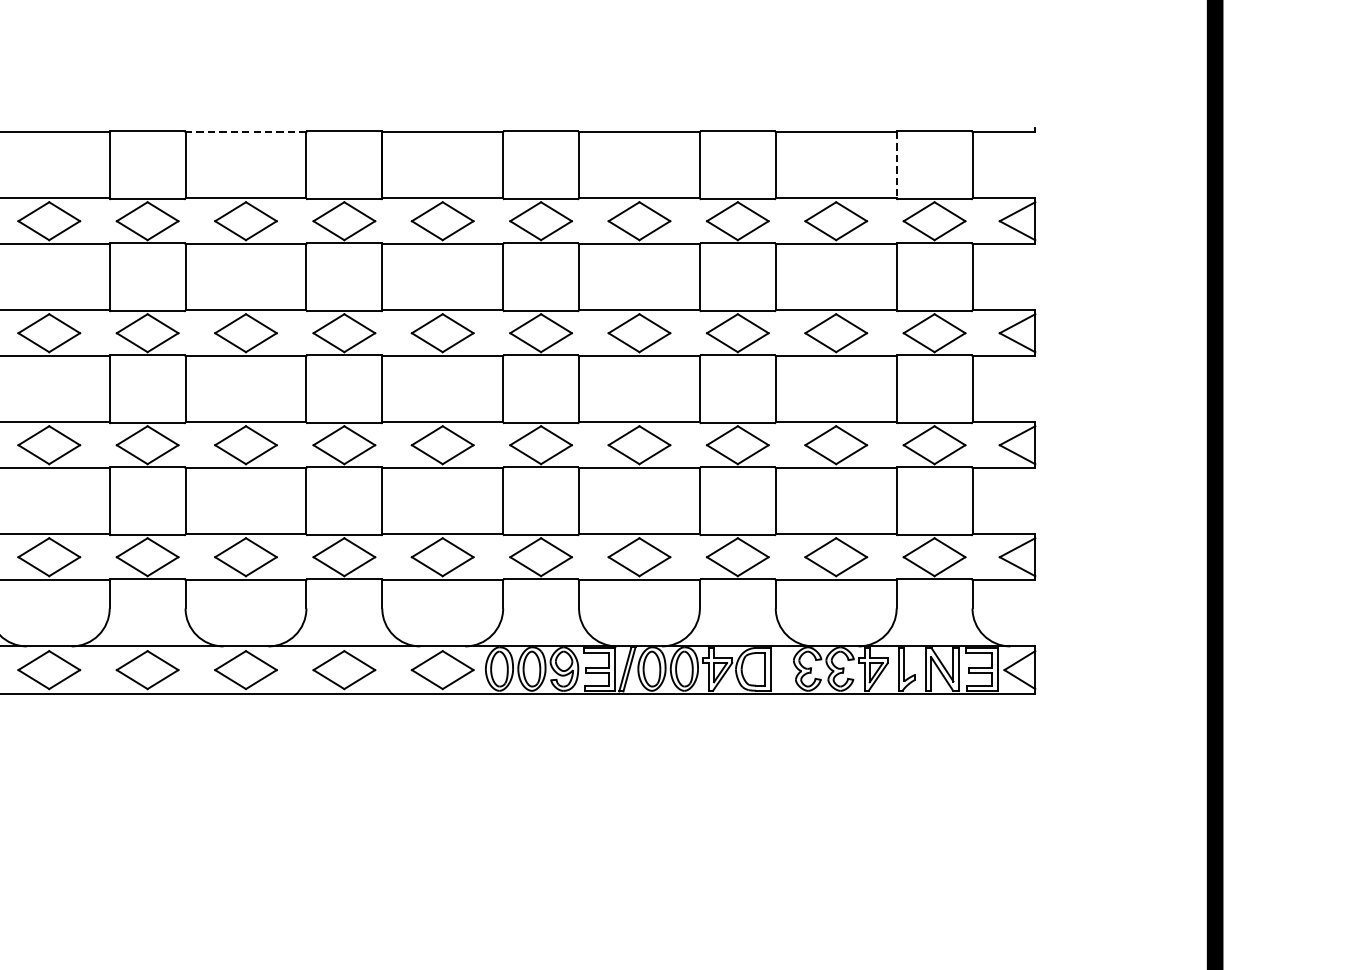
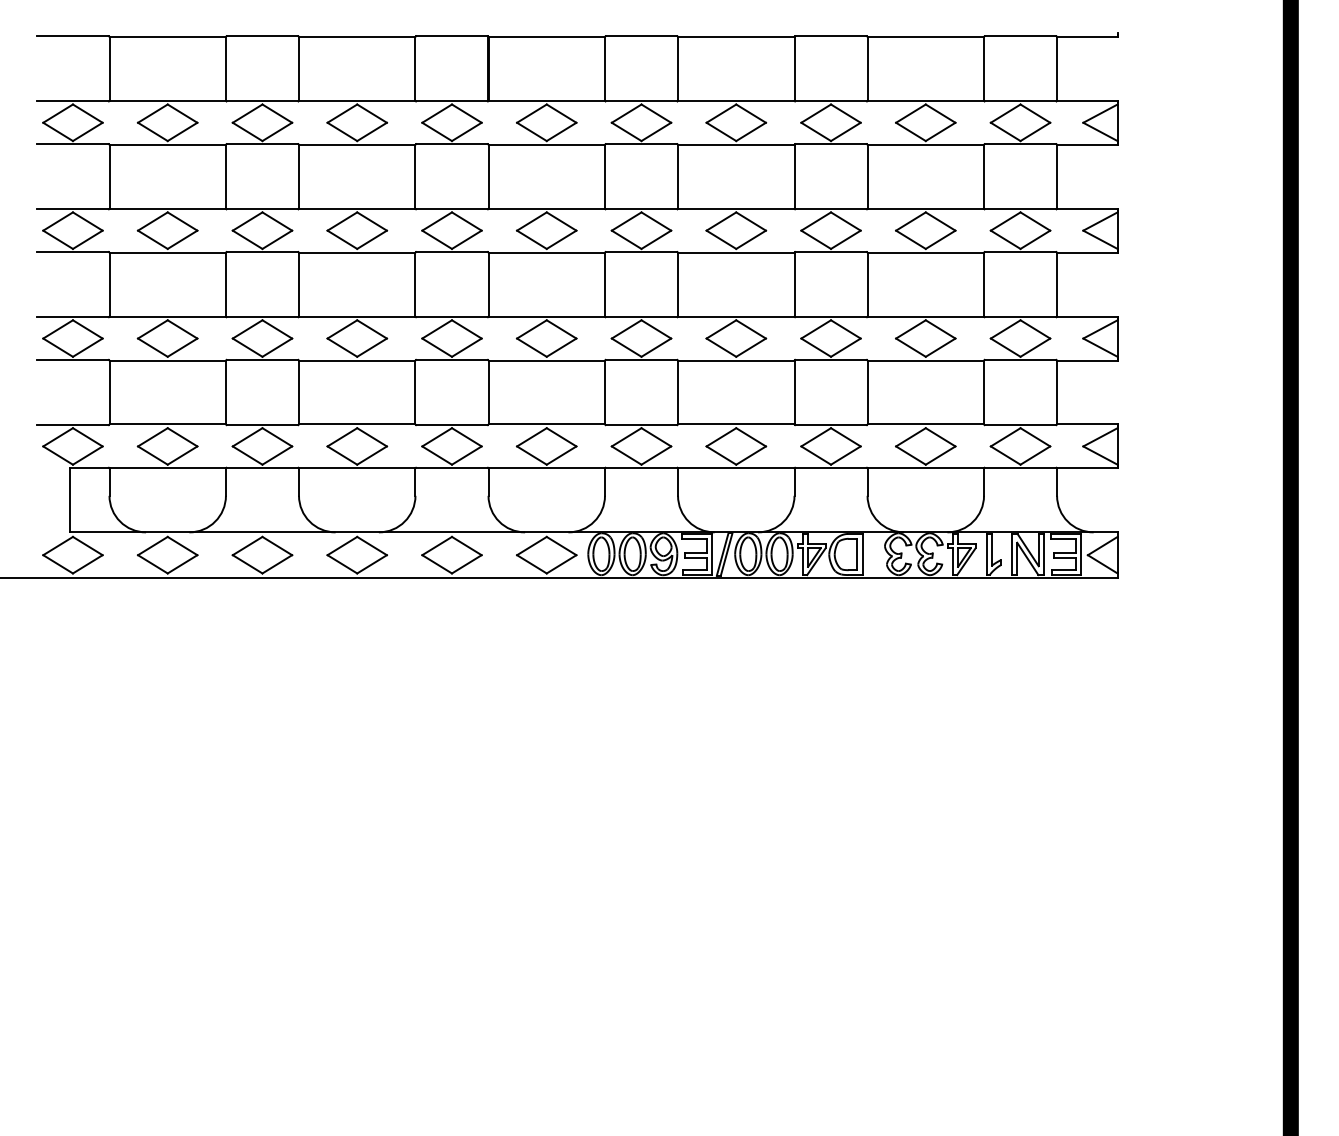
line: (245, 131) -> (356, 36), dashed -> solid
line: (897, 164) -> (984, 68), dashed -> solid

